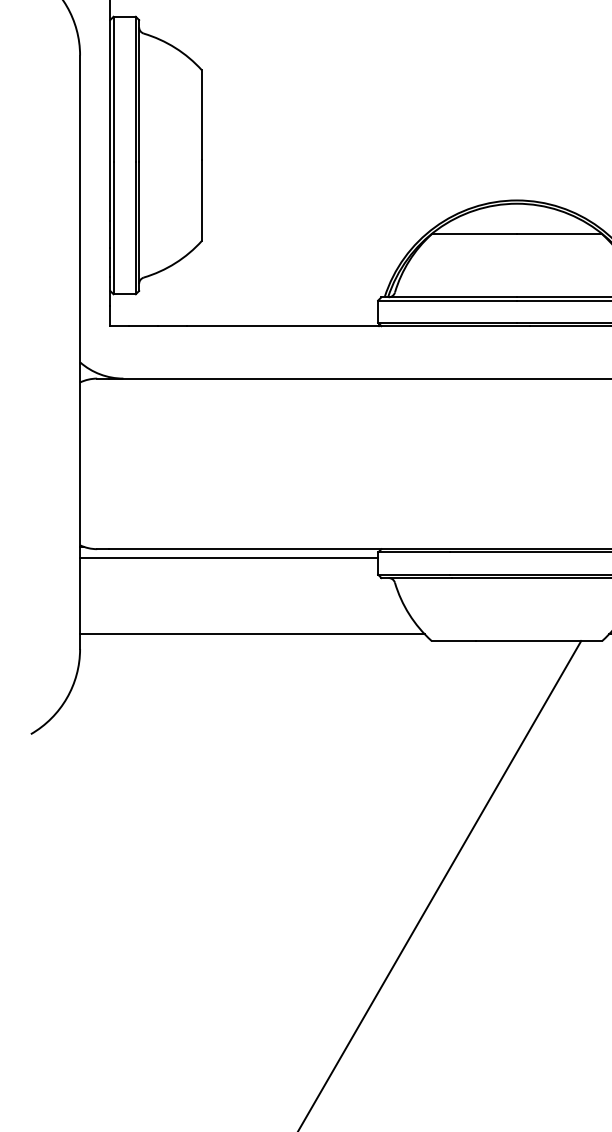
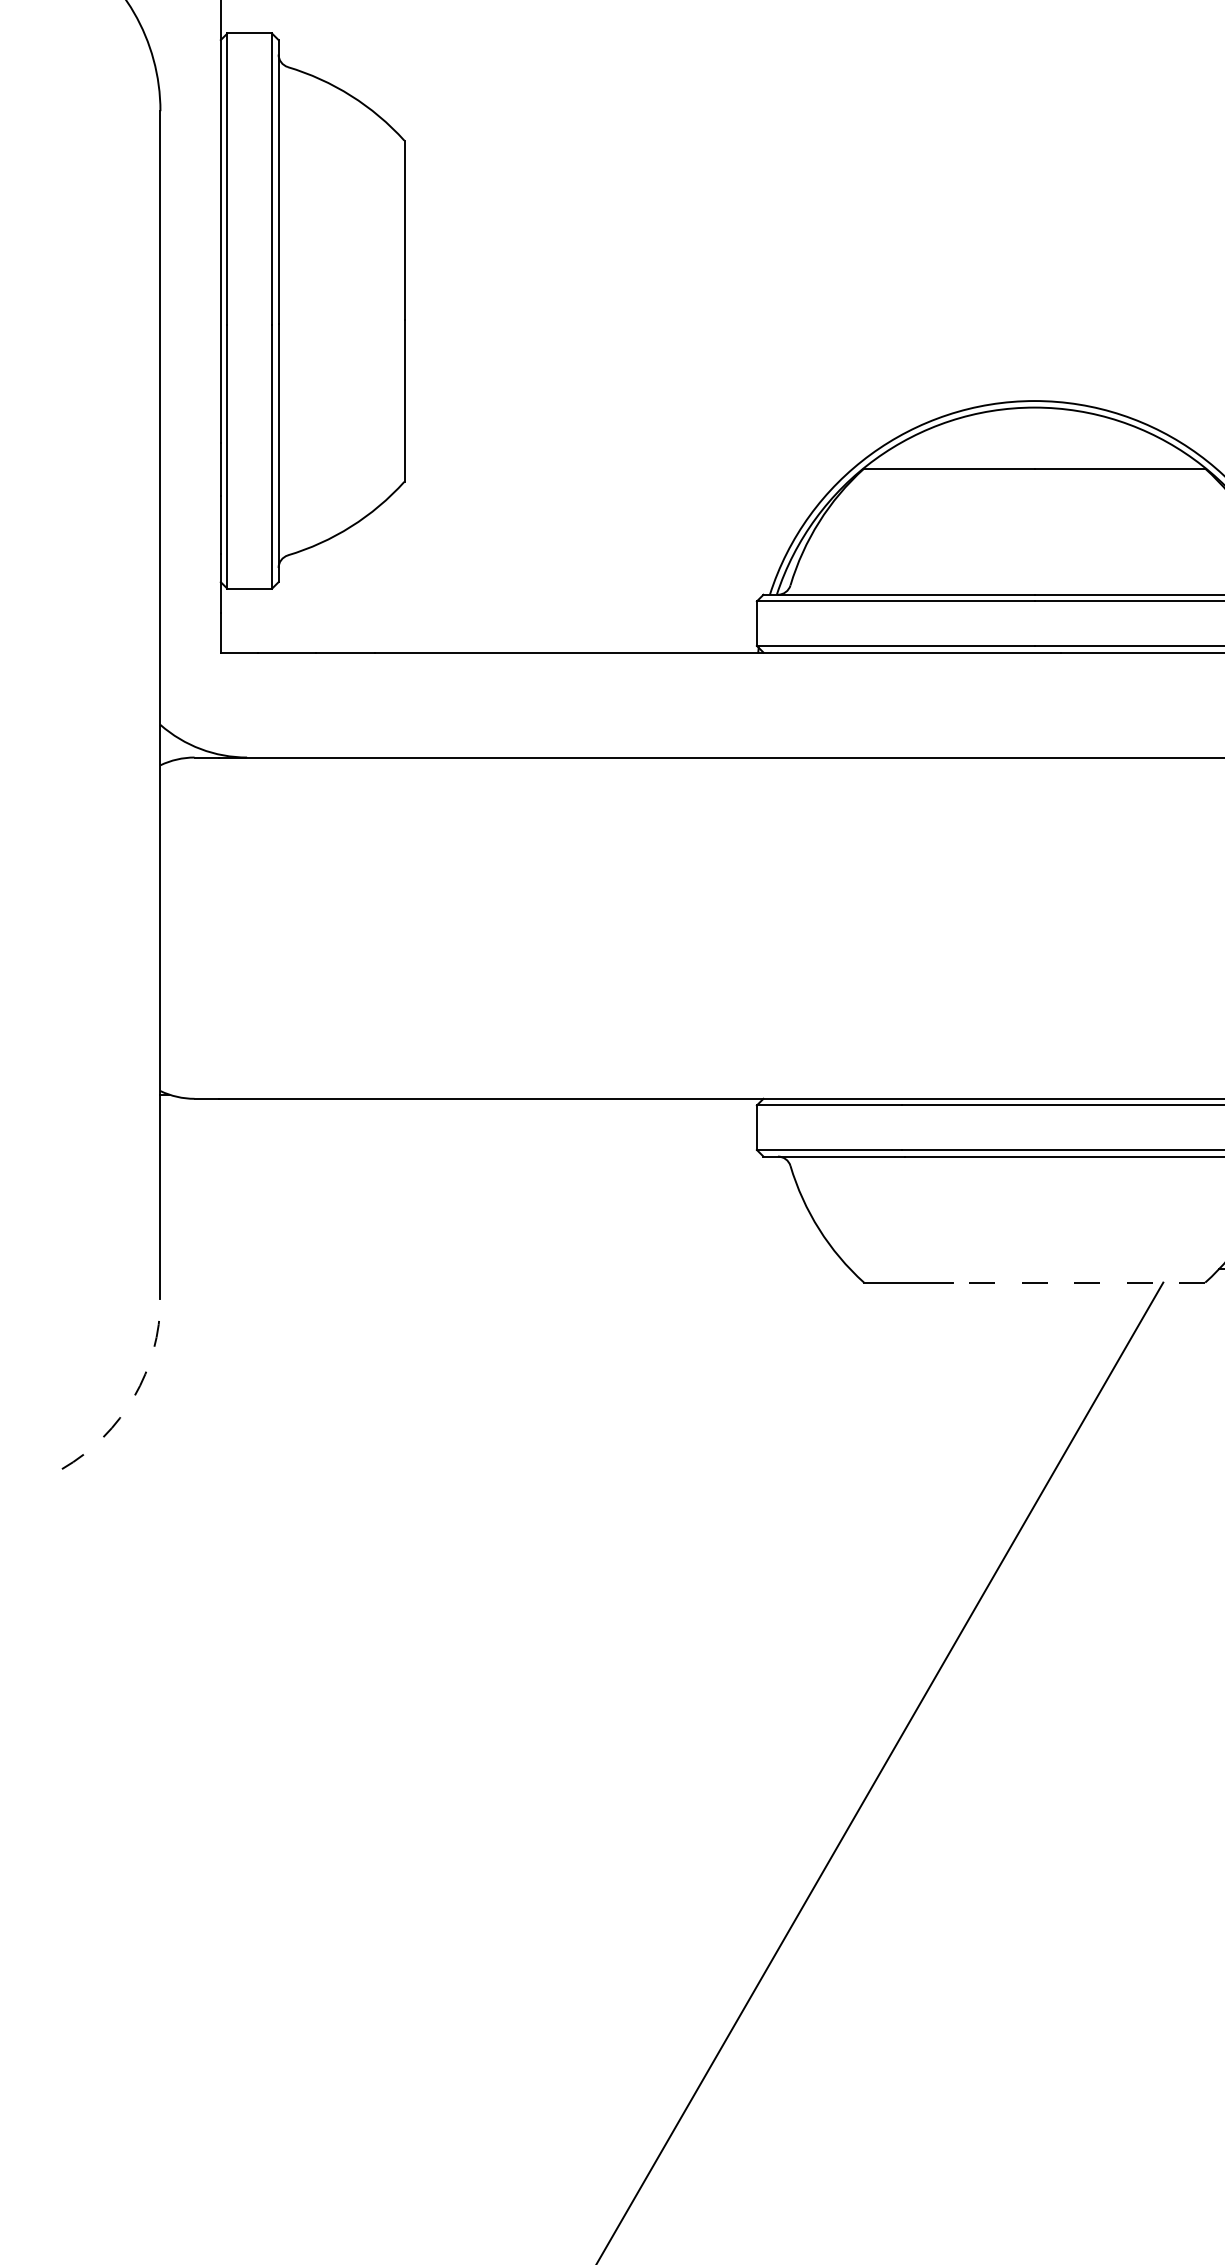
line: (229, 557) -> (459, 1115), removed
line: (252, 634) -> (505, 1269), removed
line: (538, 641) -> (1077, 1283), solid -> dashed
arc: (66, 698) -> (133, 1397), solid -> dashed

